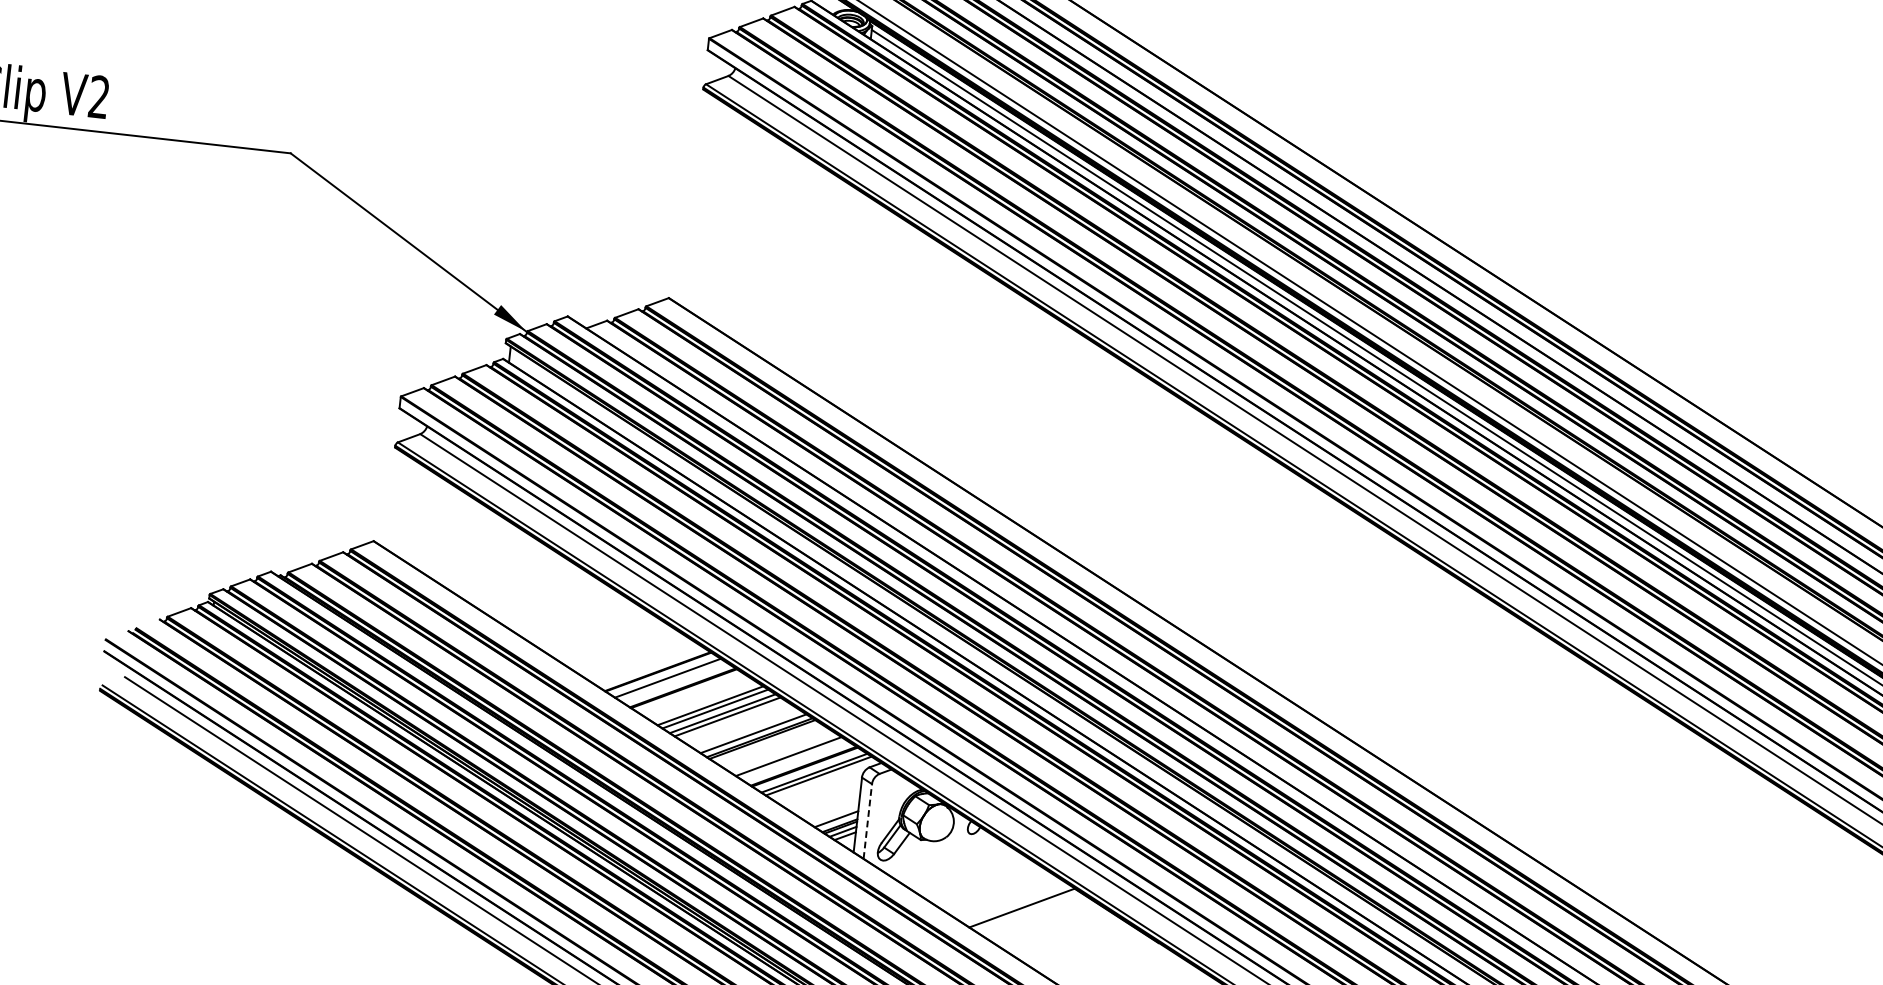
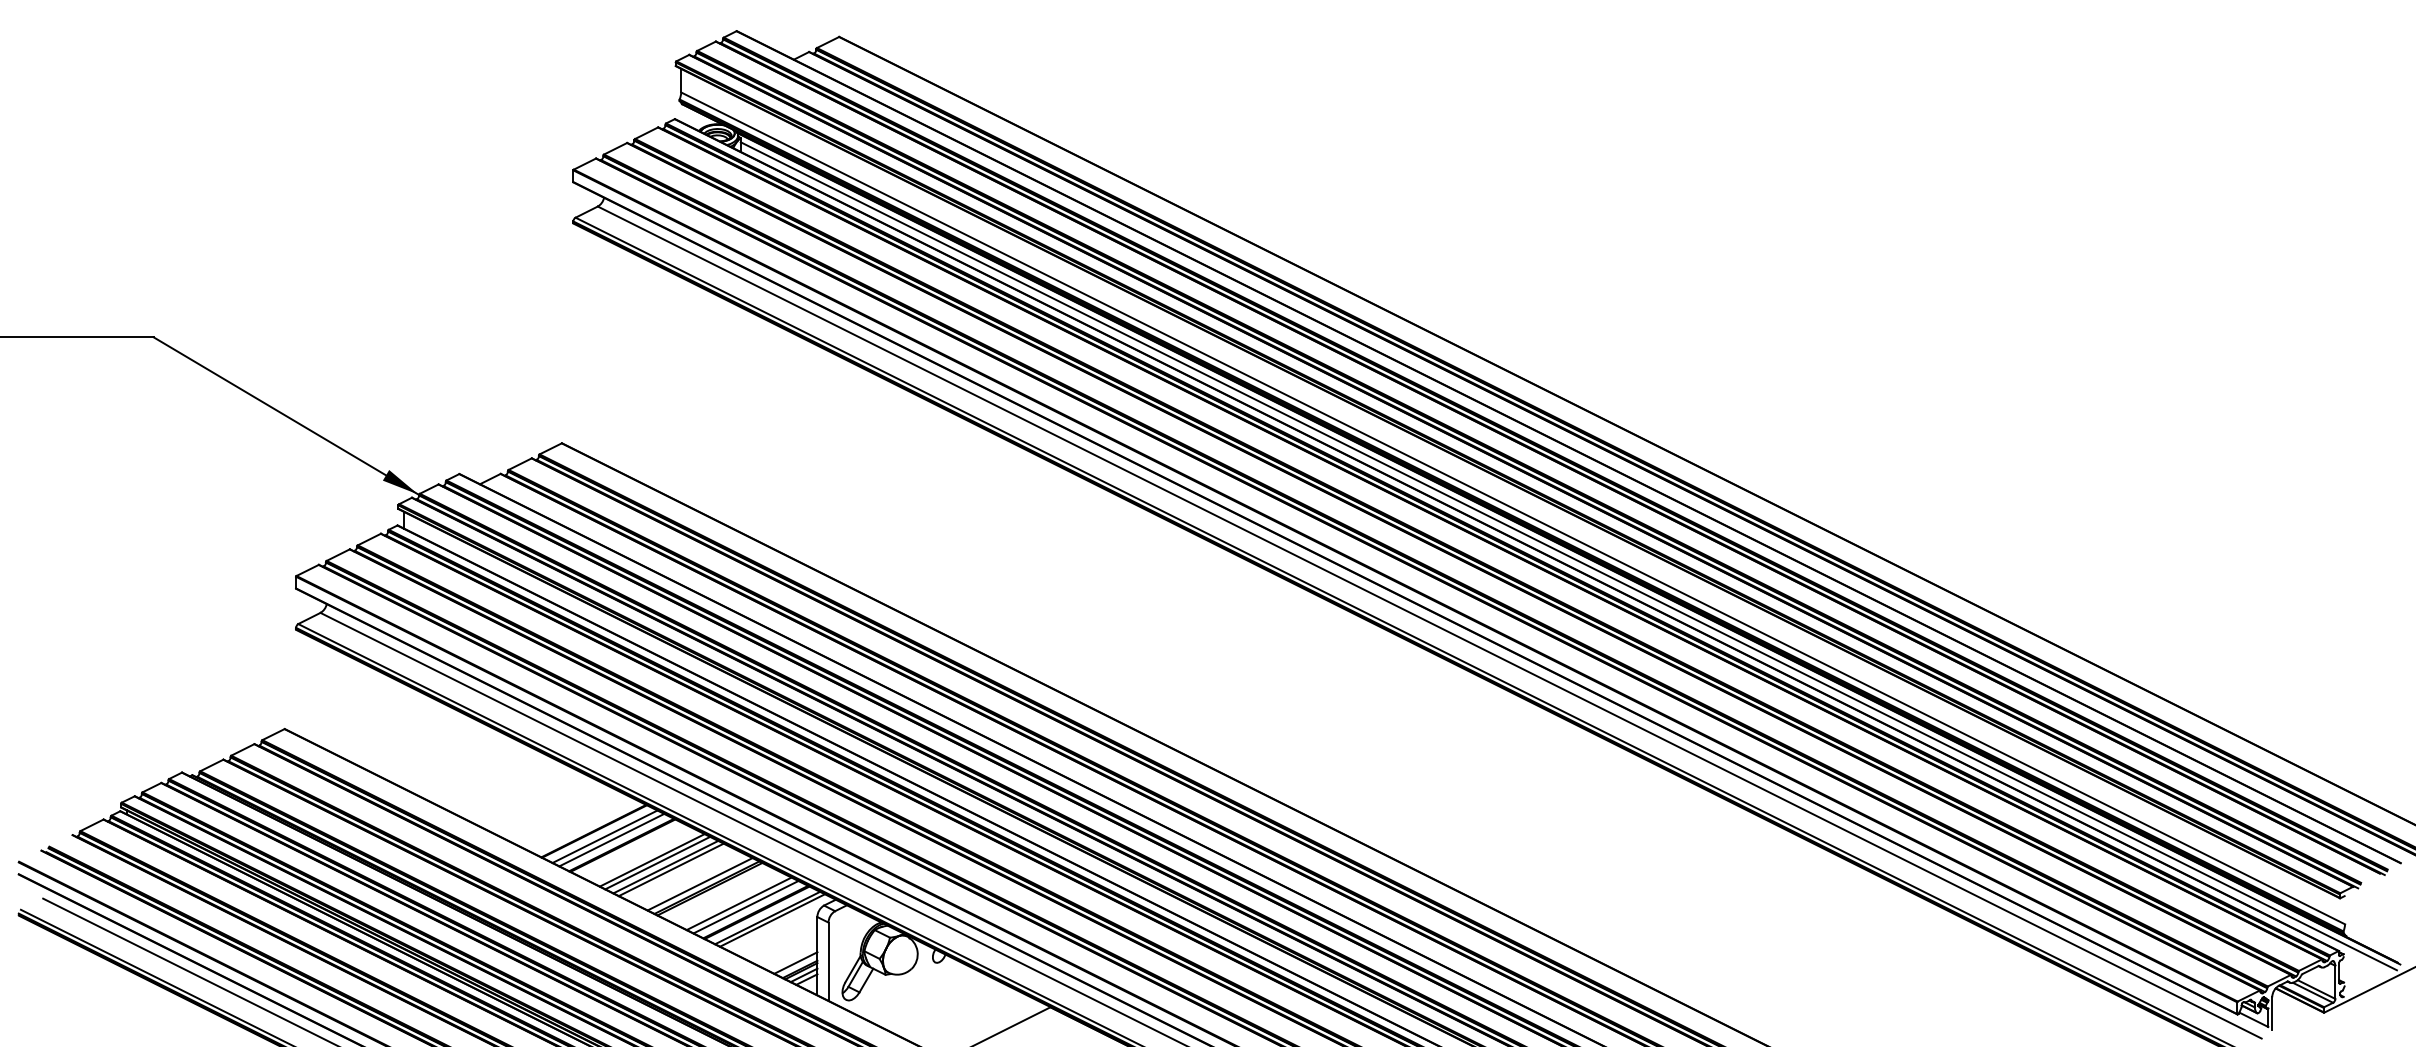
line: (673, 681) -> (611, 839), added
line: (794, 760) -> (745, 907), added
line: (867, 821) -> (828, 961), dashed -> solid

